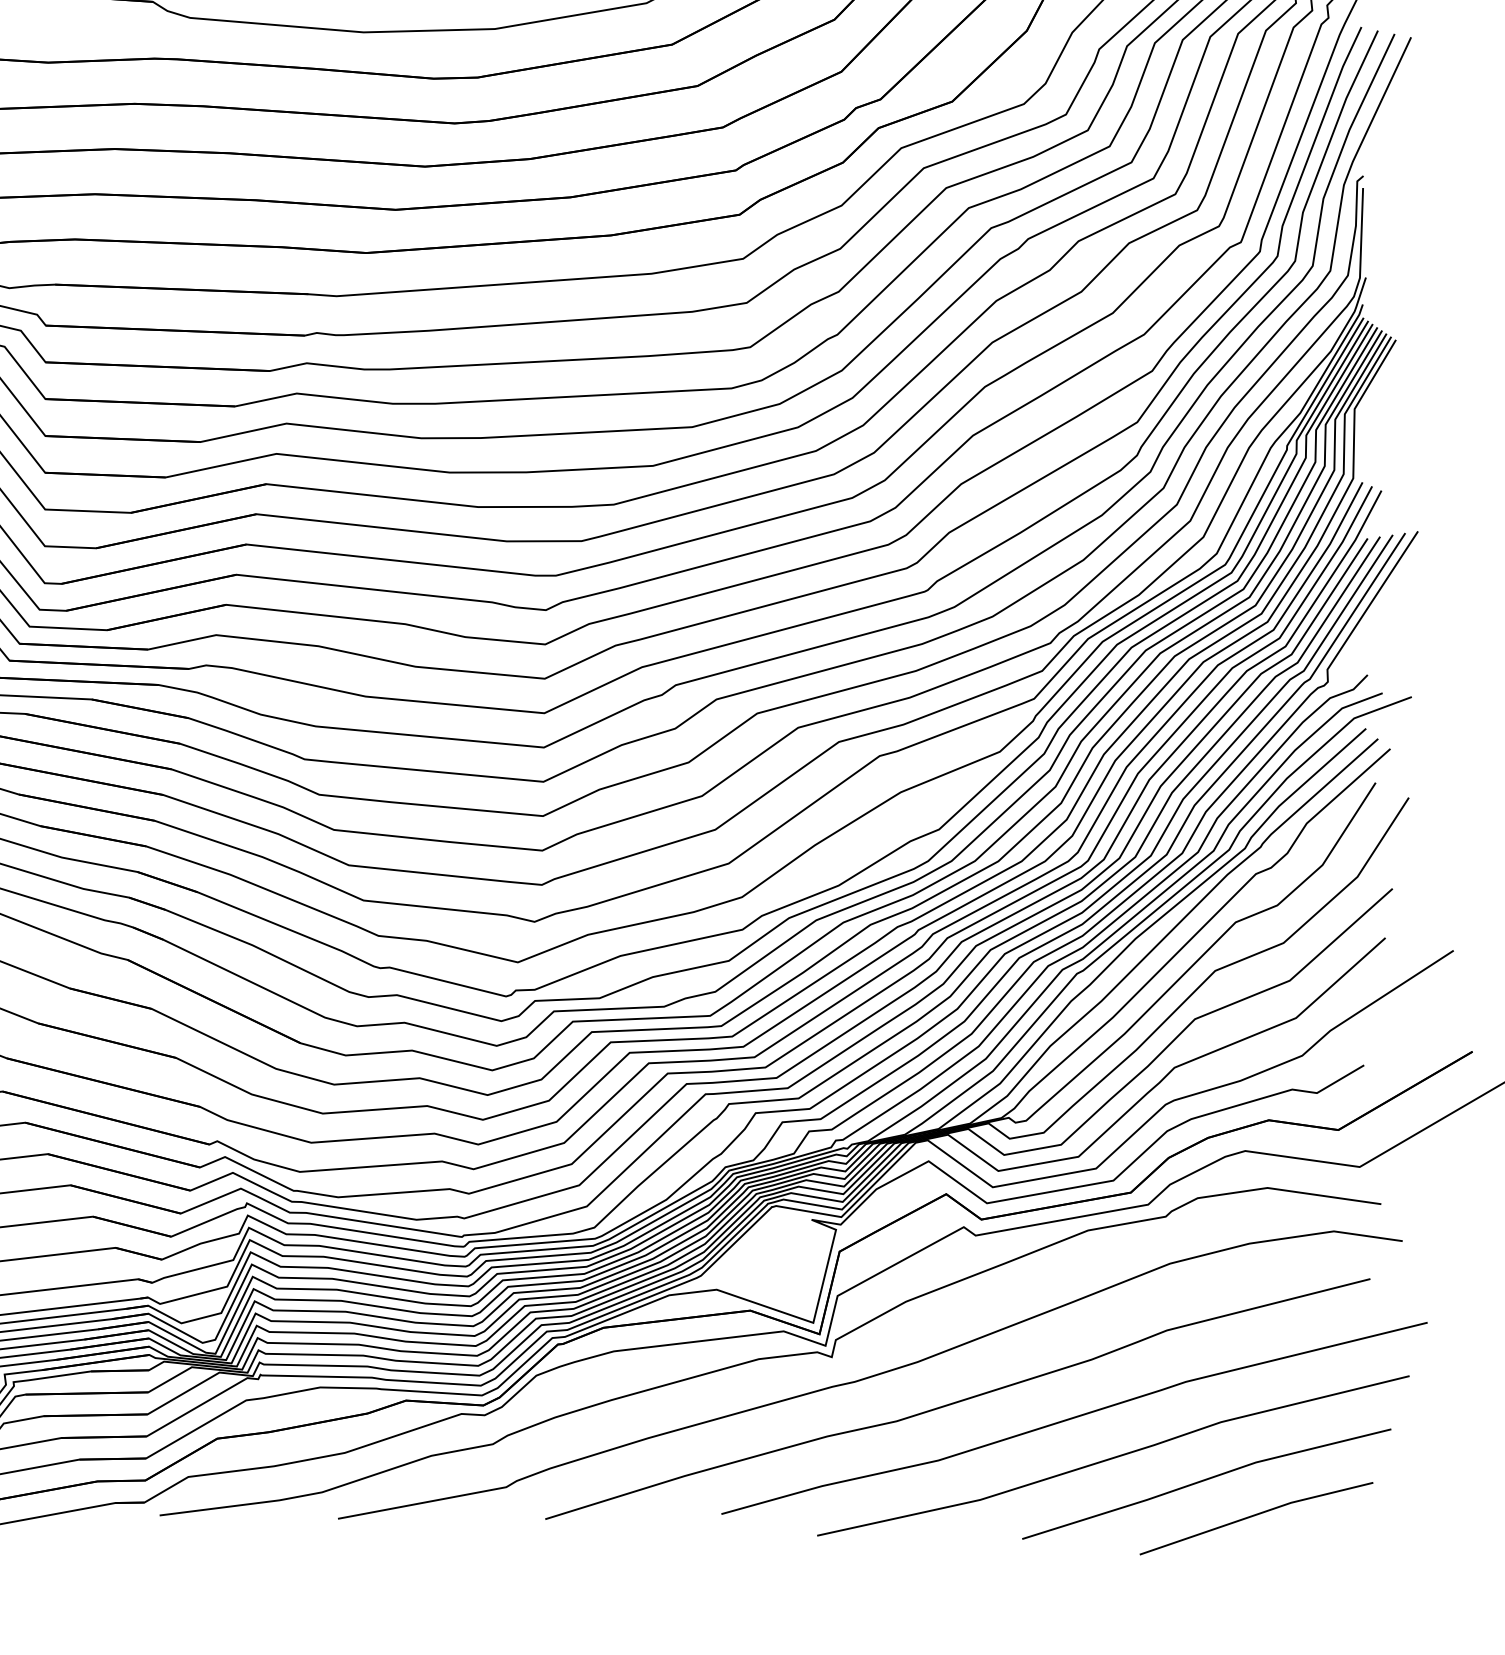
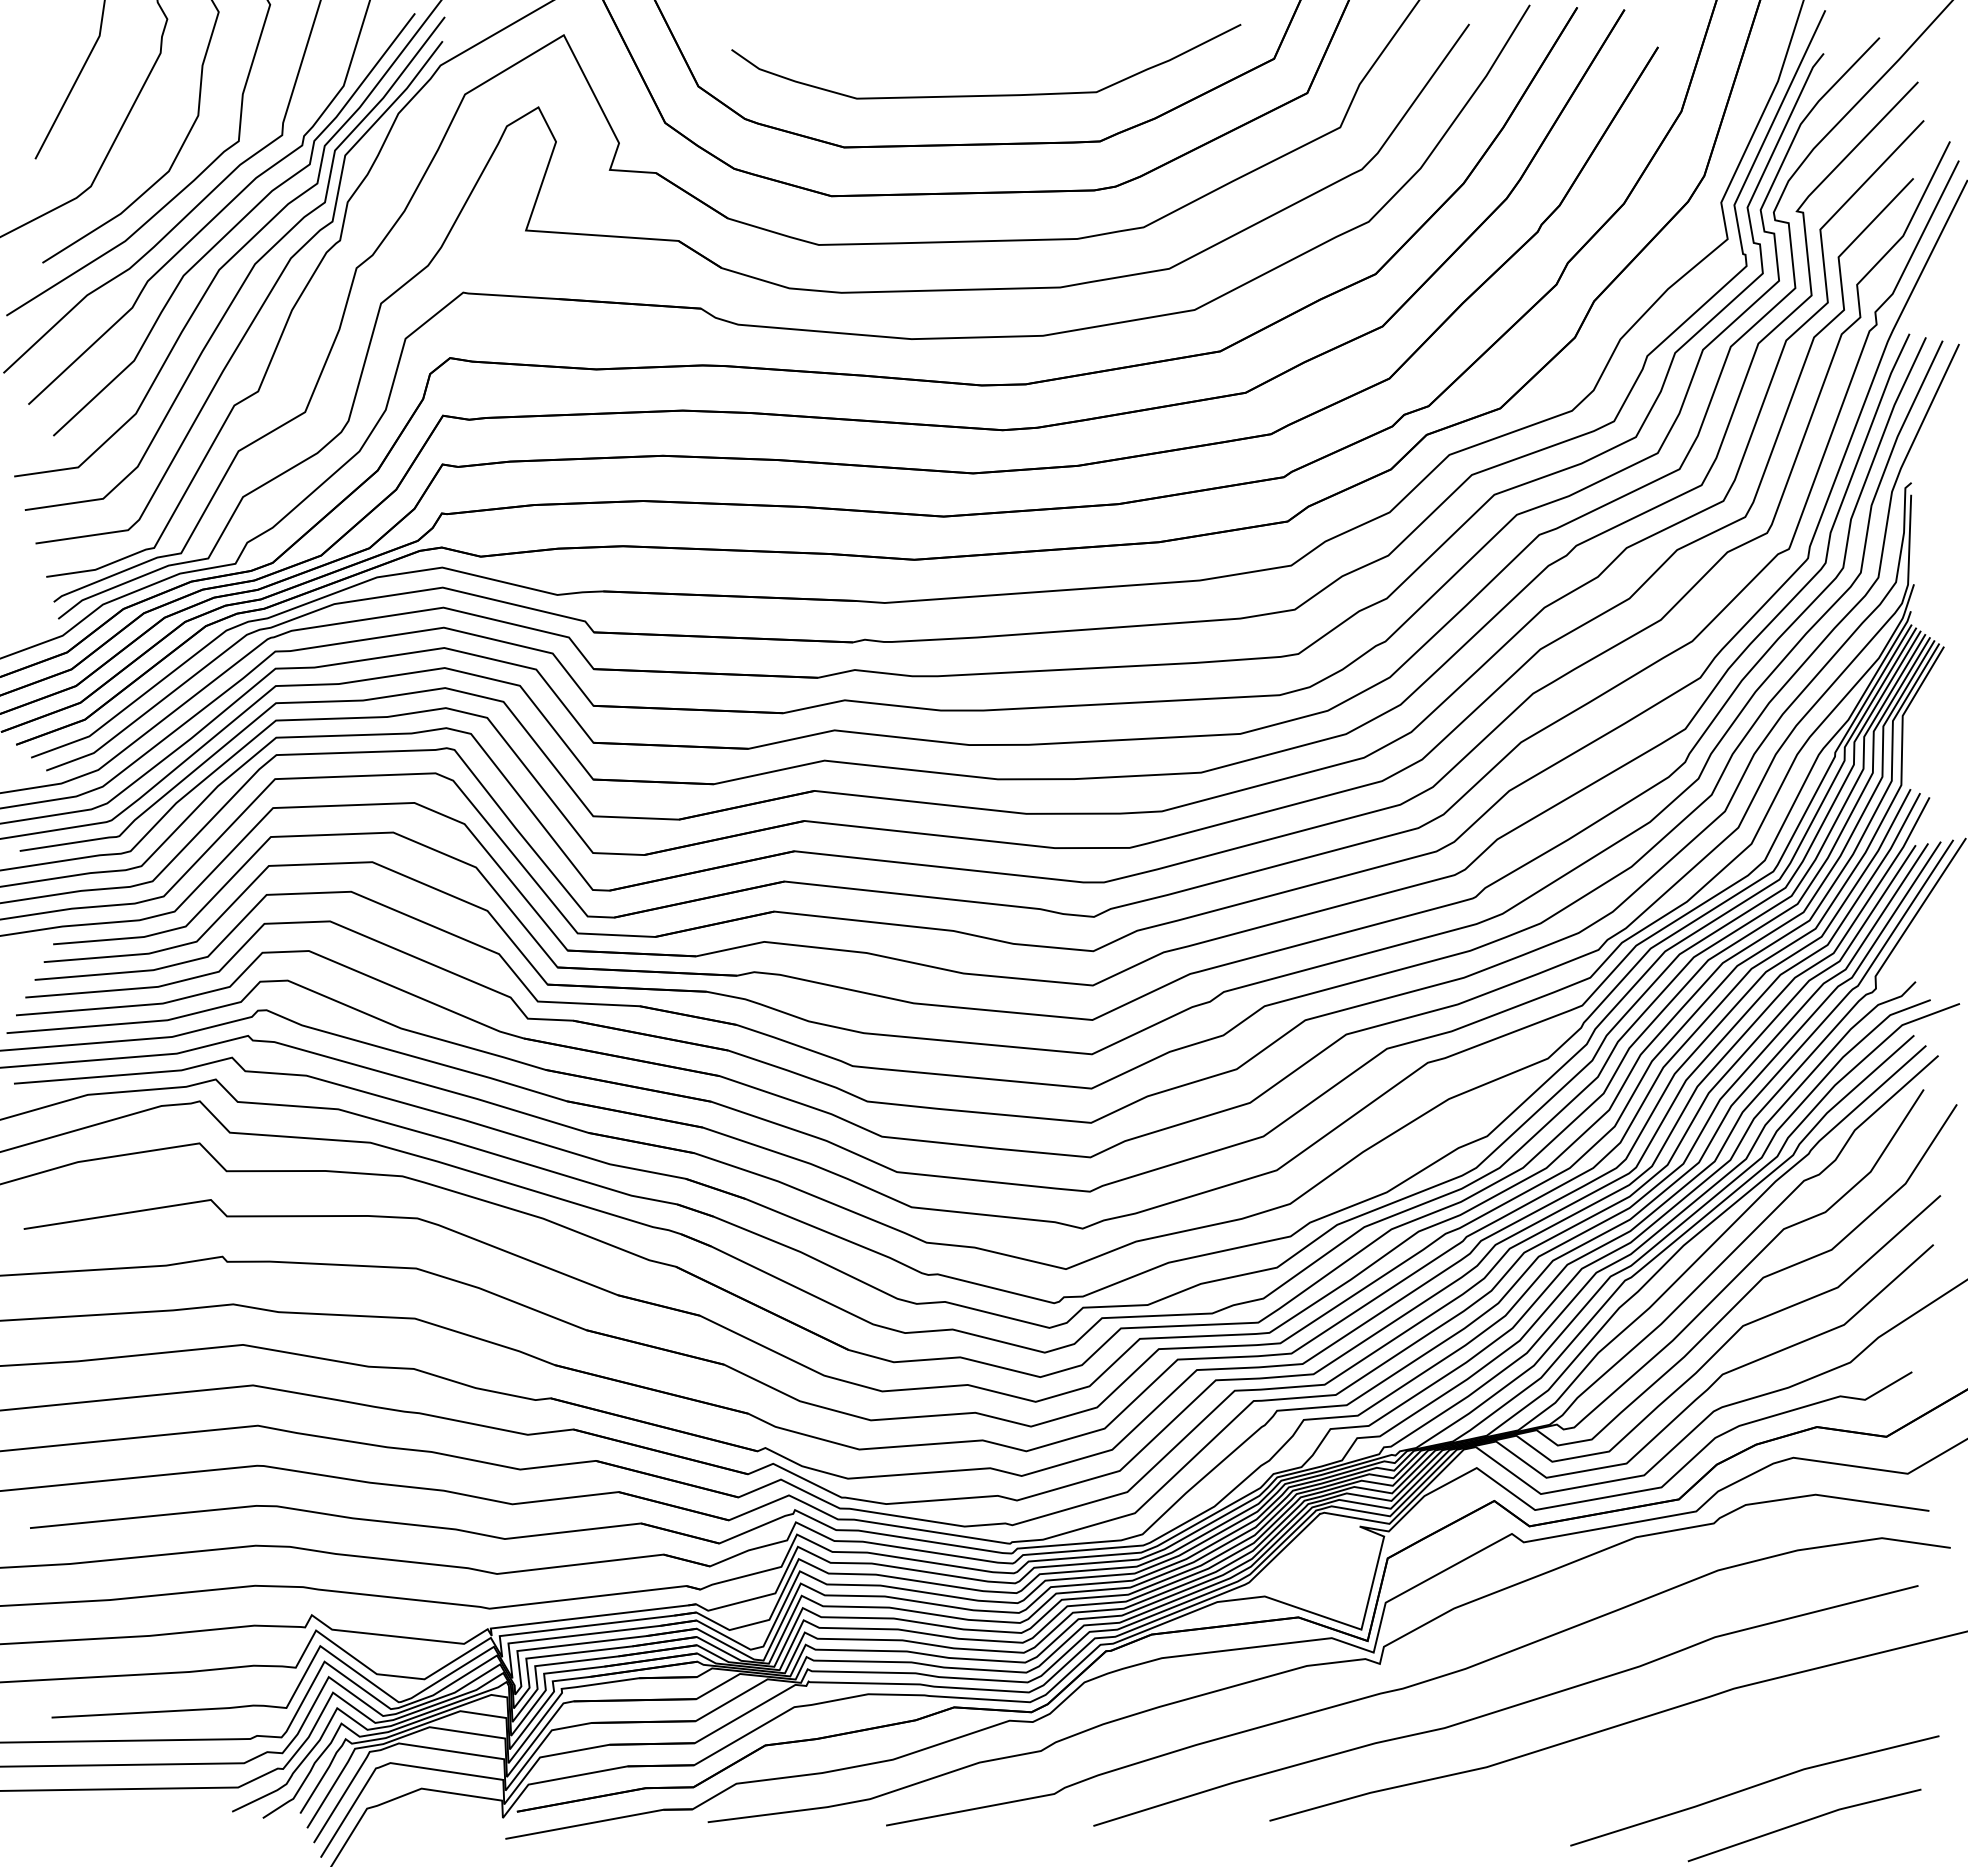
line: (1113, 1456) -> (1661, 1763), removed

